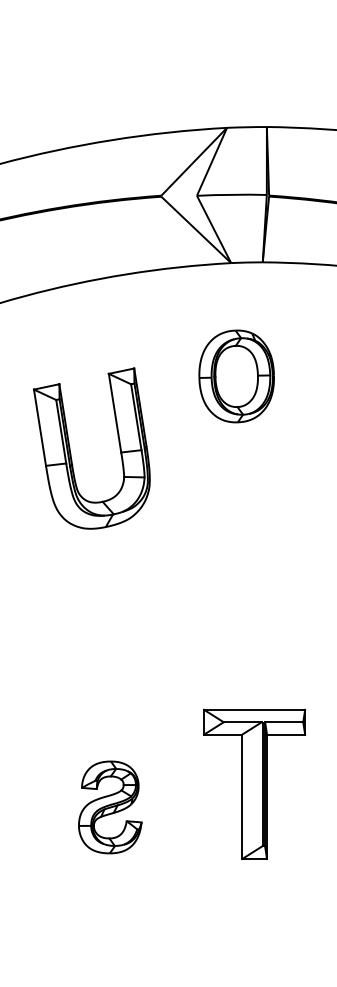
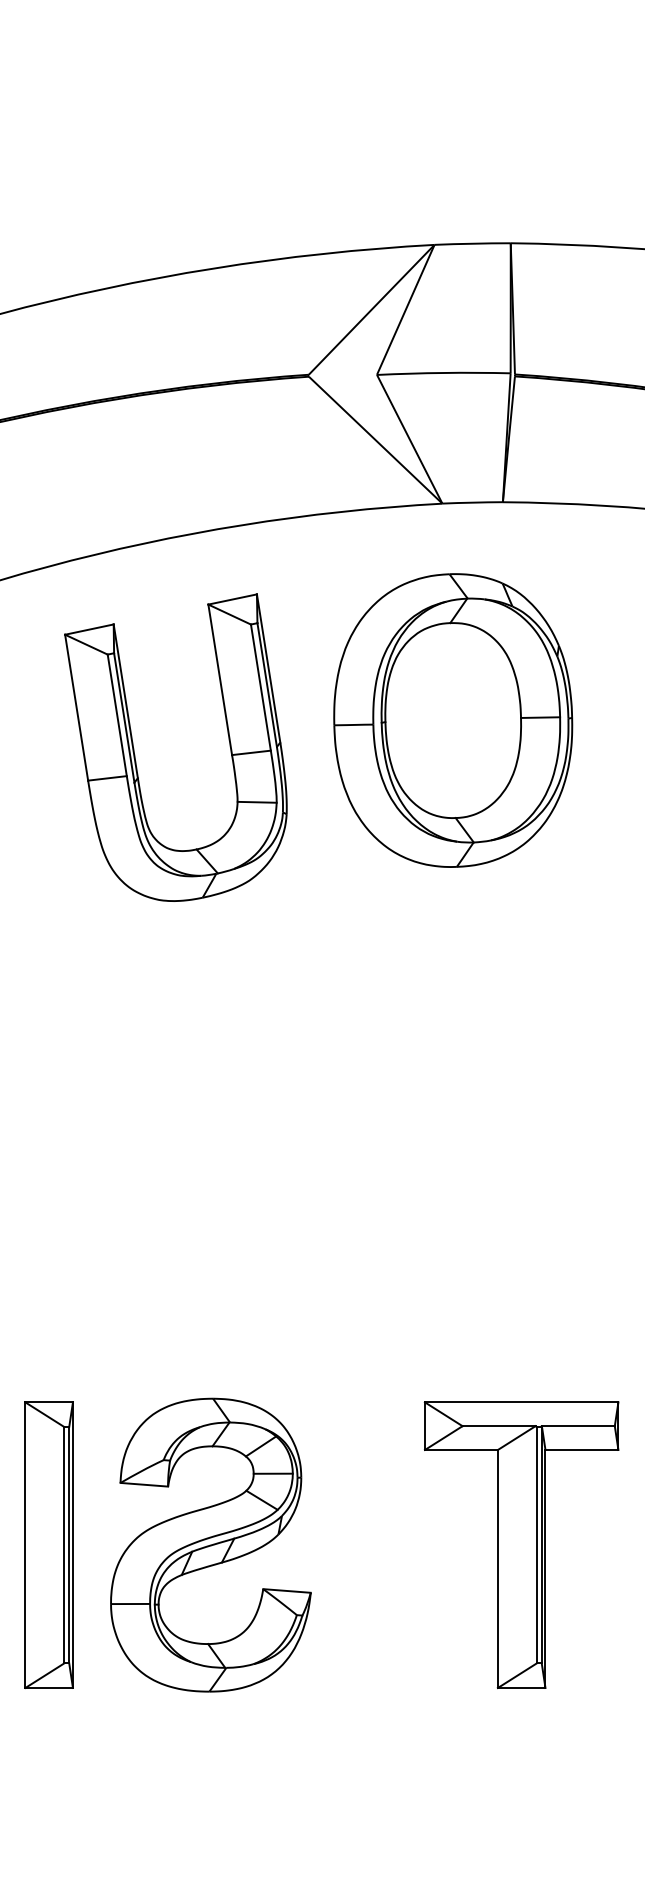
part: (236, 376) -> (452, 720), size x1.67
part: (71, 453) -> (136, 756), moved
part: (254, 783) -> (521, 1543), moved
part: (25, 806) -> (48, 1543), added
part: (110, 807) -> (211, 1545), size x1.67

